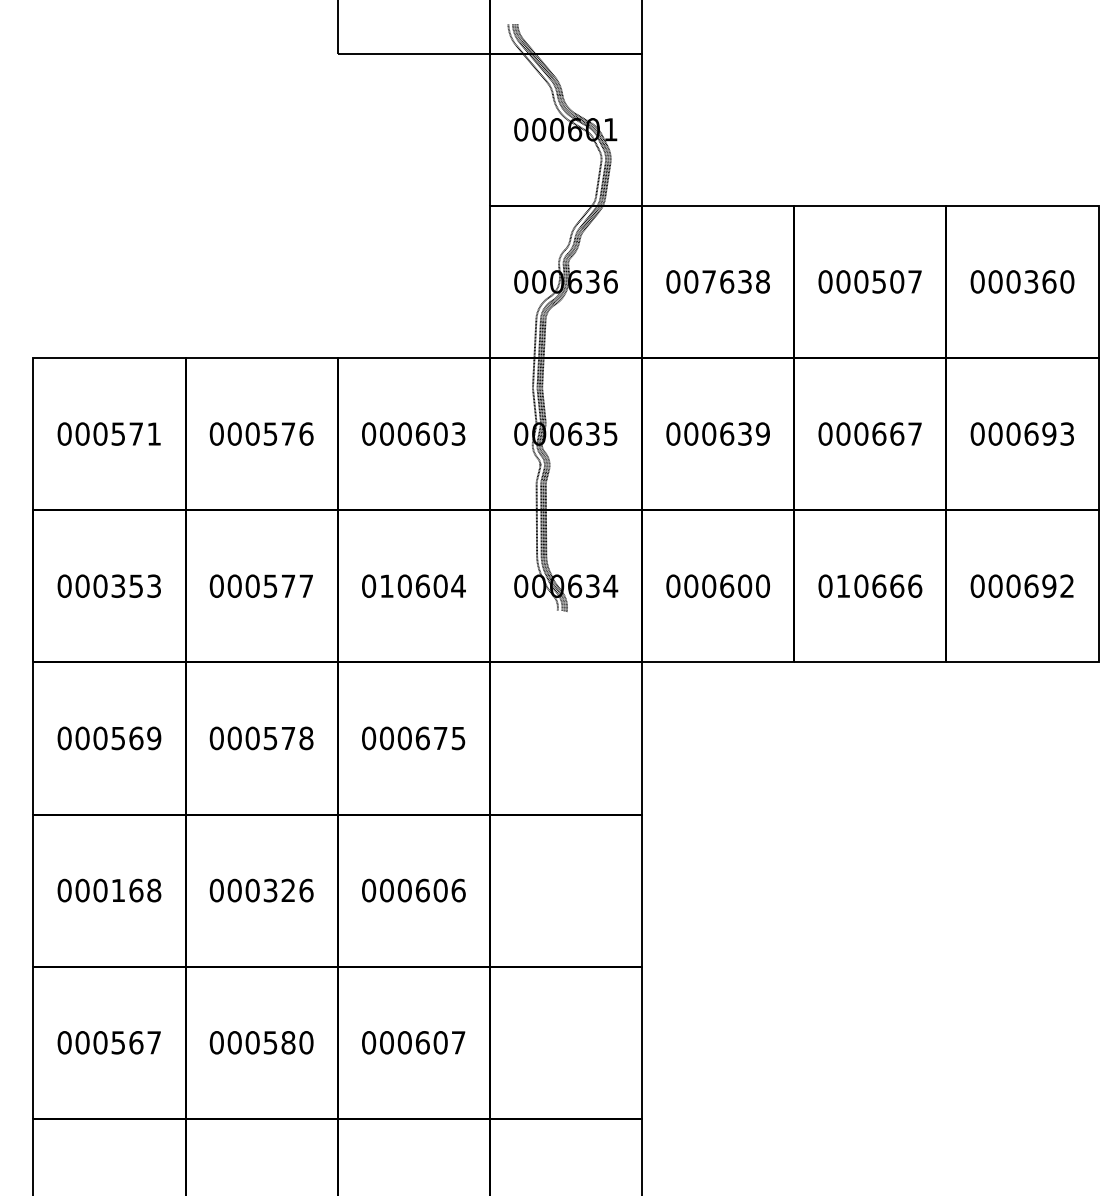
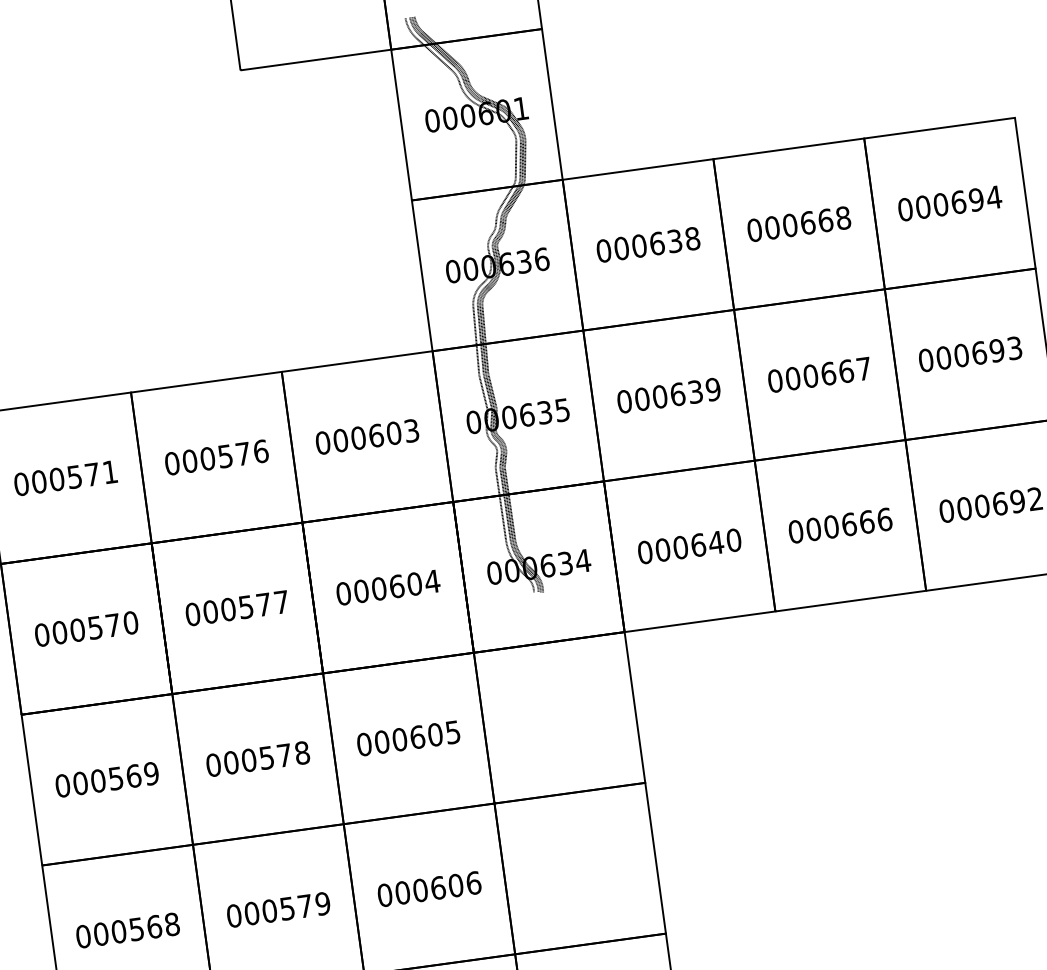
text: (709, 281) -> (639, 245), 007638 -> 000638
text: (897, 281) -> (825, 220), 000507 -> 000668
text: (1049, 281) -> (976, 199), 000360 -> 000694
text: (136, 585) -> (113, 624), 000353 -> 000570
text: (386, 585) -> (360, 590), 010604 -> 000604
text: (744, 585) -> (715, 542), 000600 -> 000640
text: (843, 585) -> (813, 528), 010666 -> 000666
text: (440, 738) -> (435, 734), 000675 -> 000605
text: (117, 890) -> (135, 929), 000168 -> 000568
text: (288, 890) -> (305, 906), 000326 -> 000579

